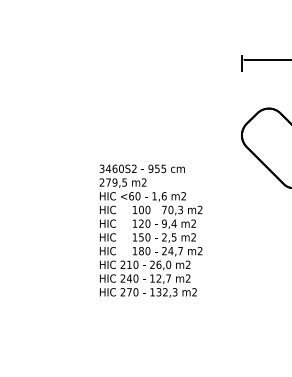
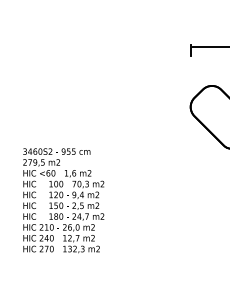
text: (150, 230) -> (63, 200), moved

